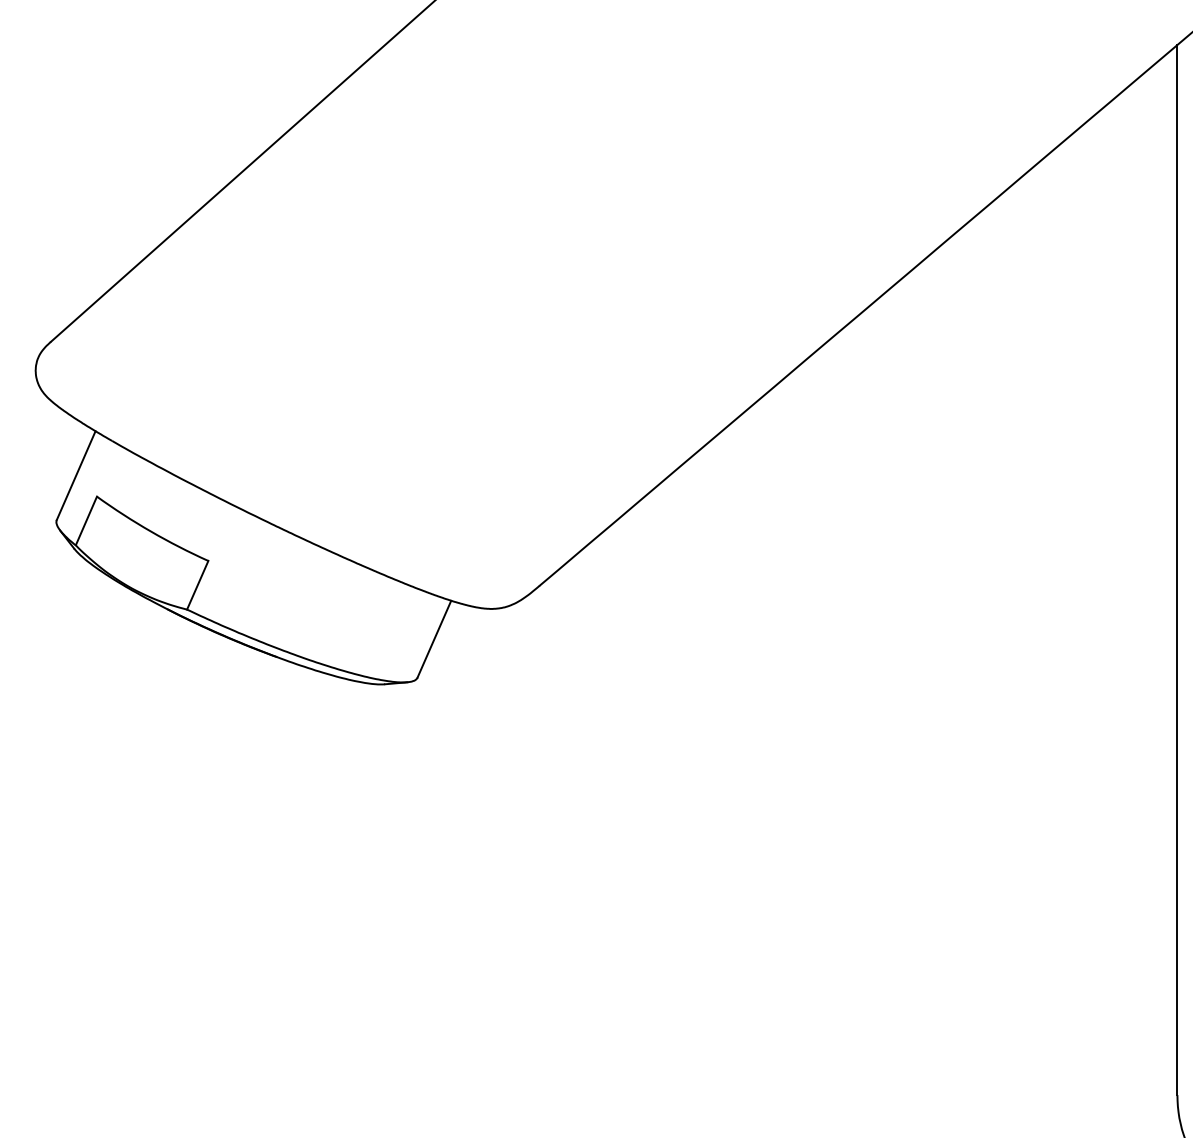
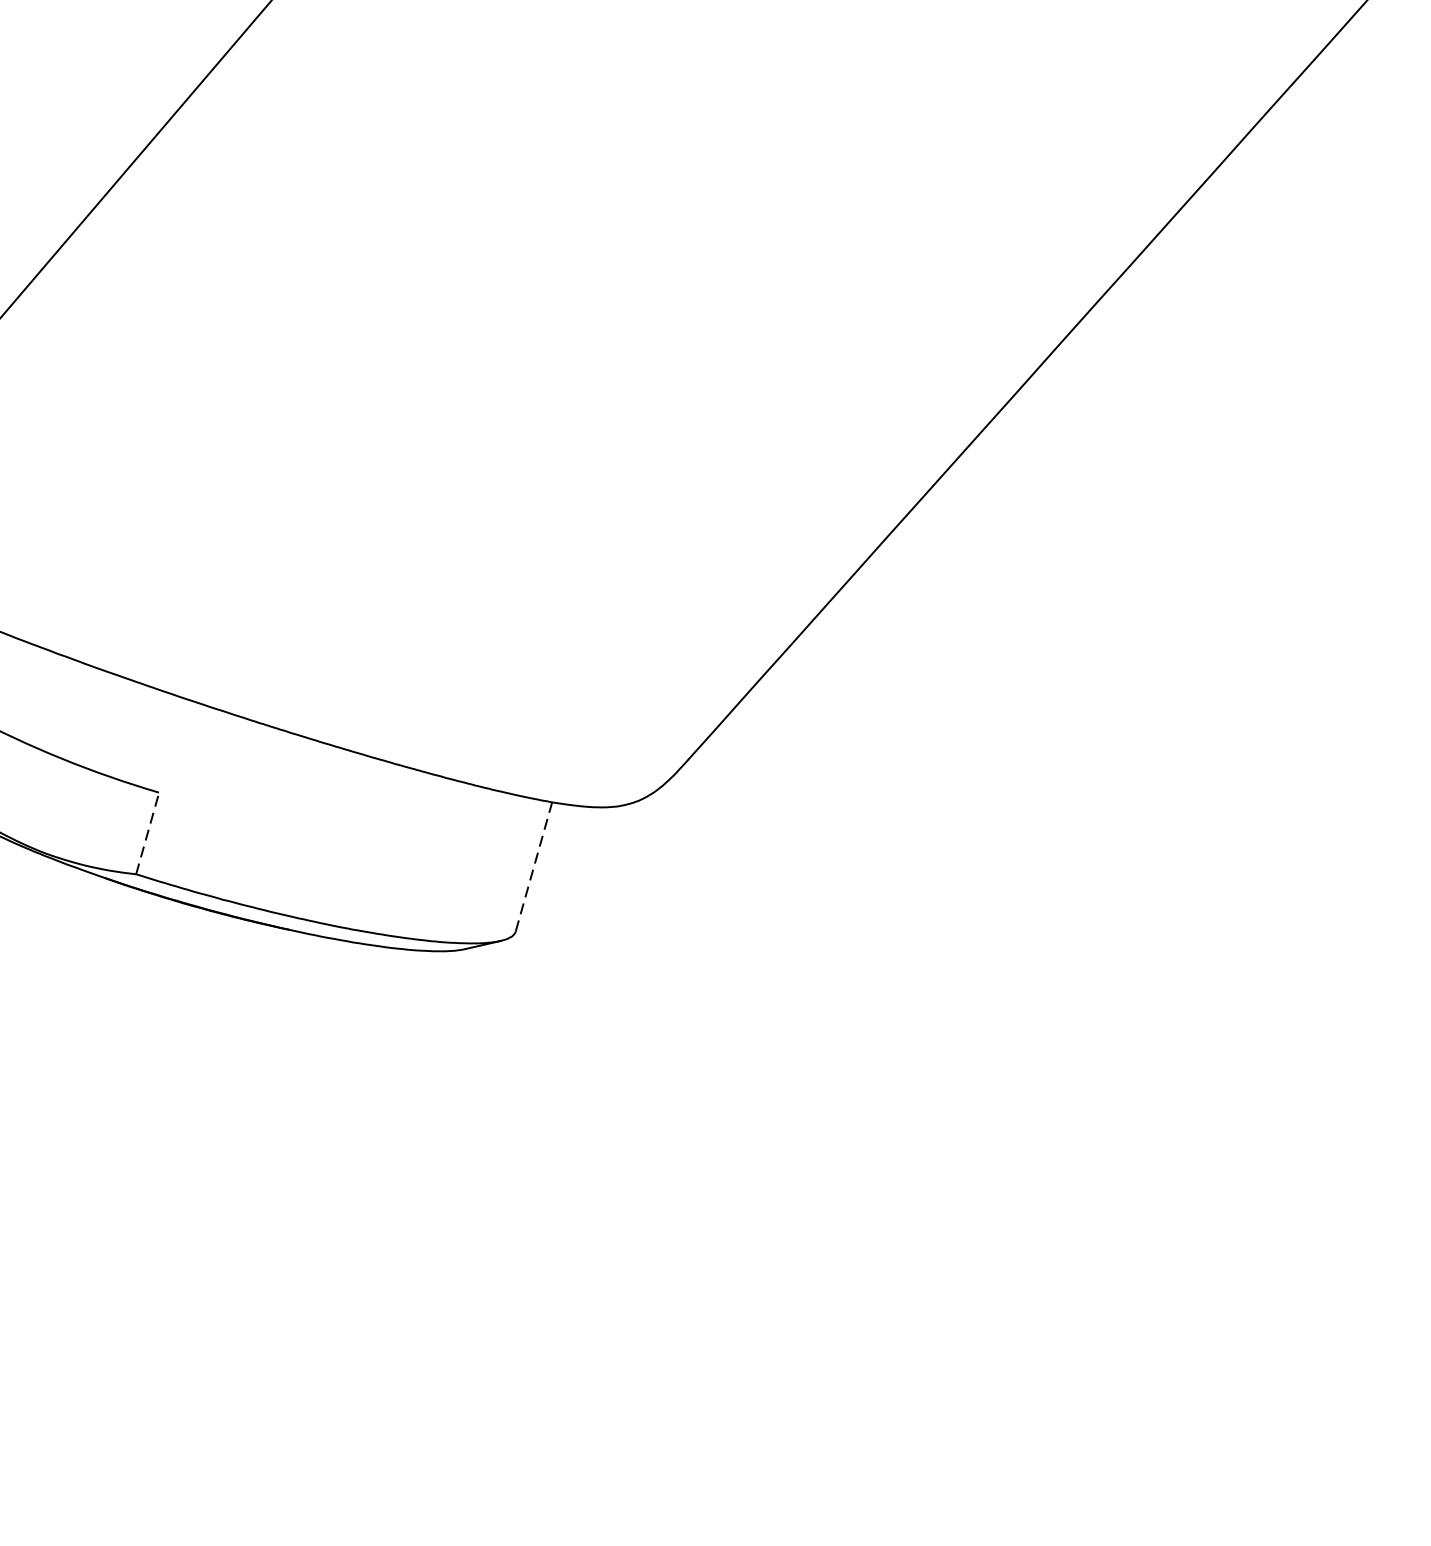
line: (197, 585) -> (147, 833), solid -> dashed
line: (434, 639) -> (534, 867), solid -> dashed

